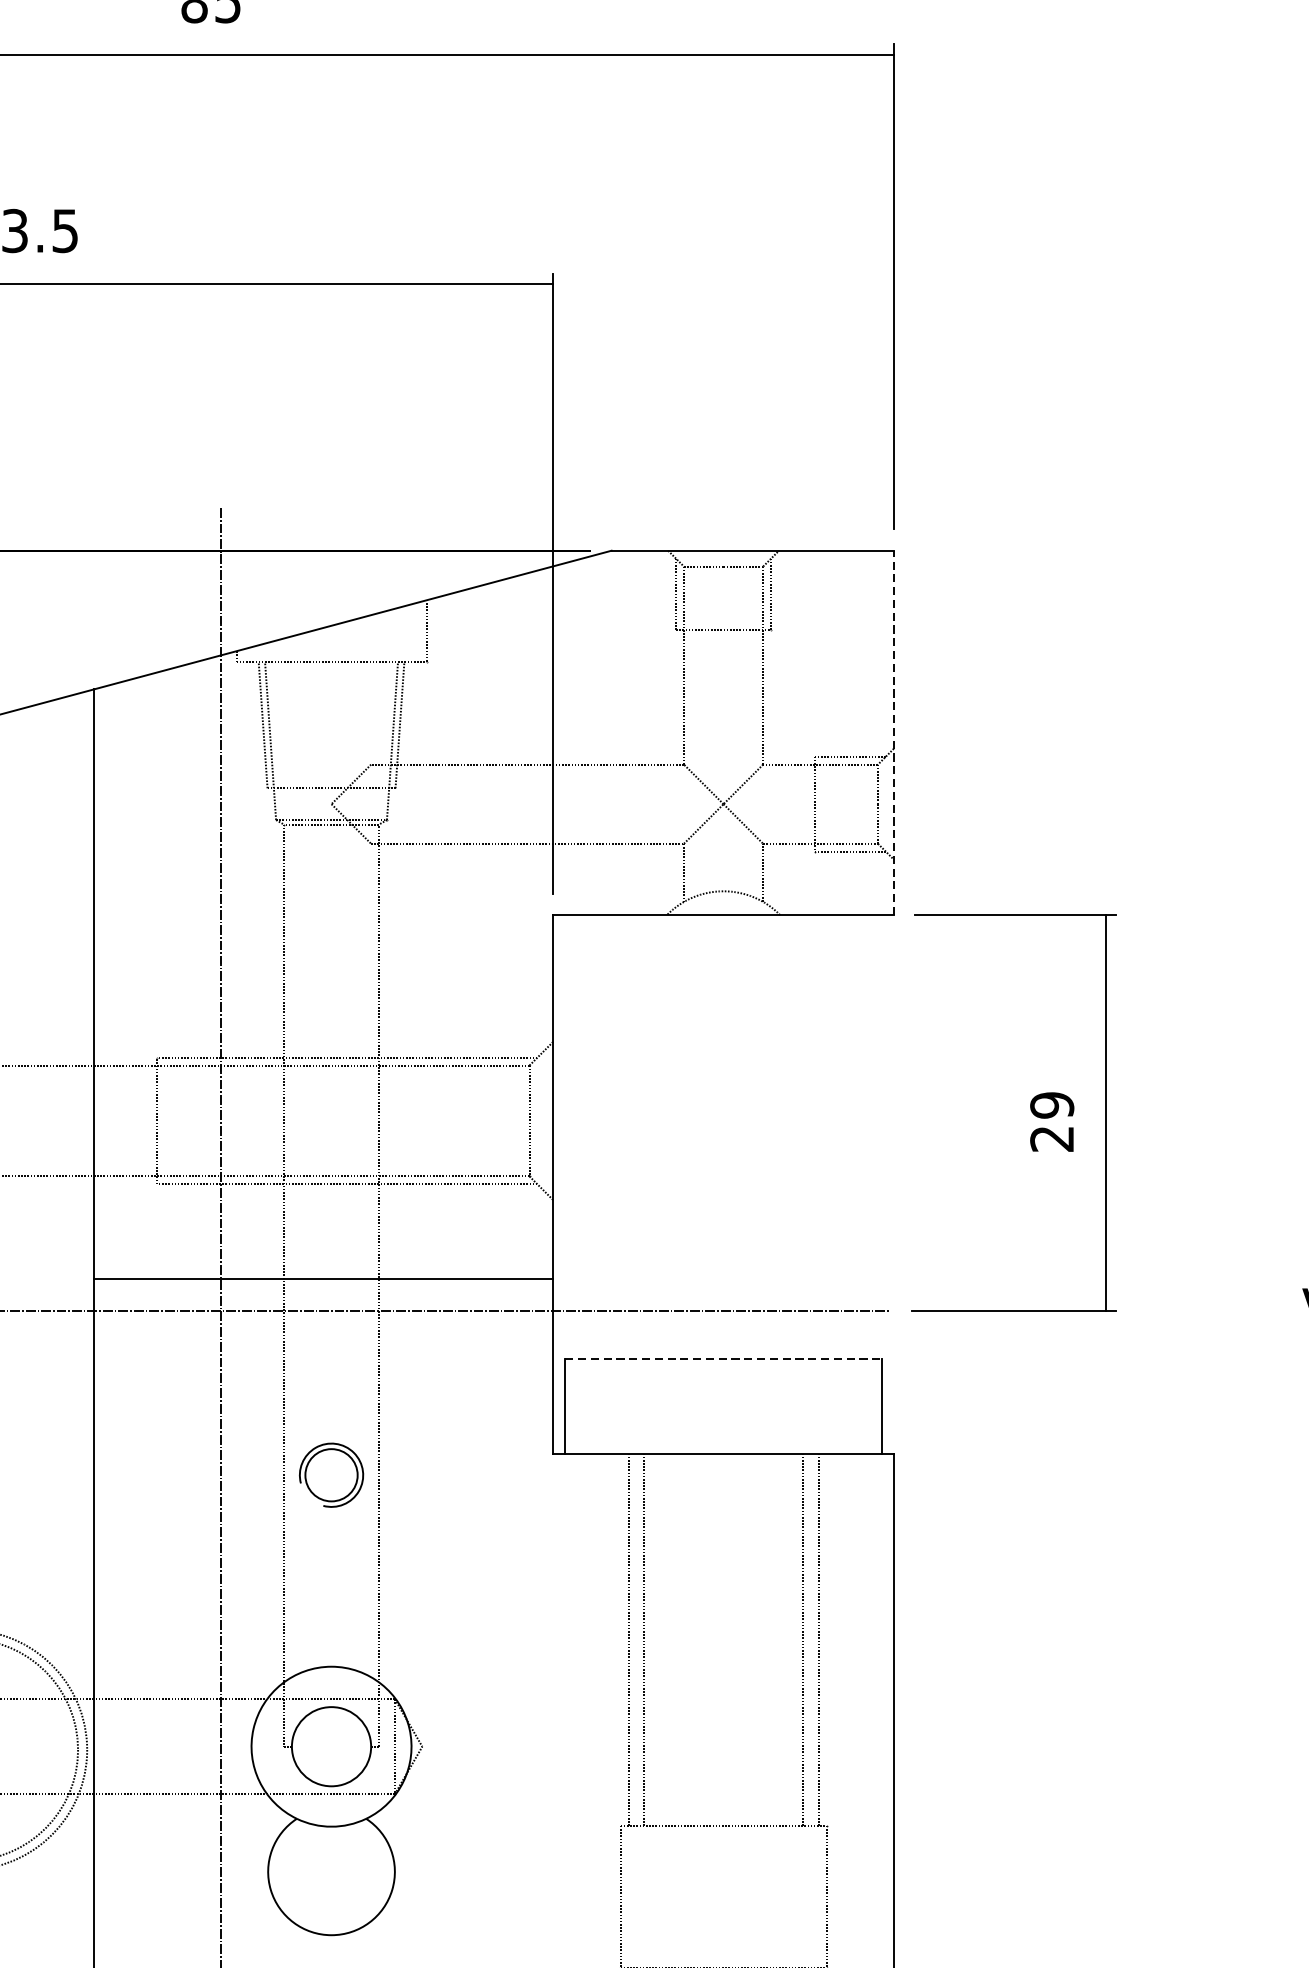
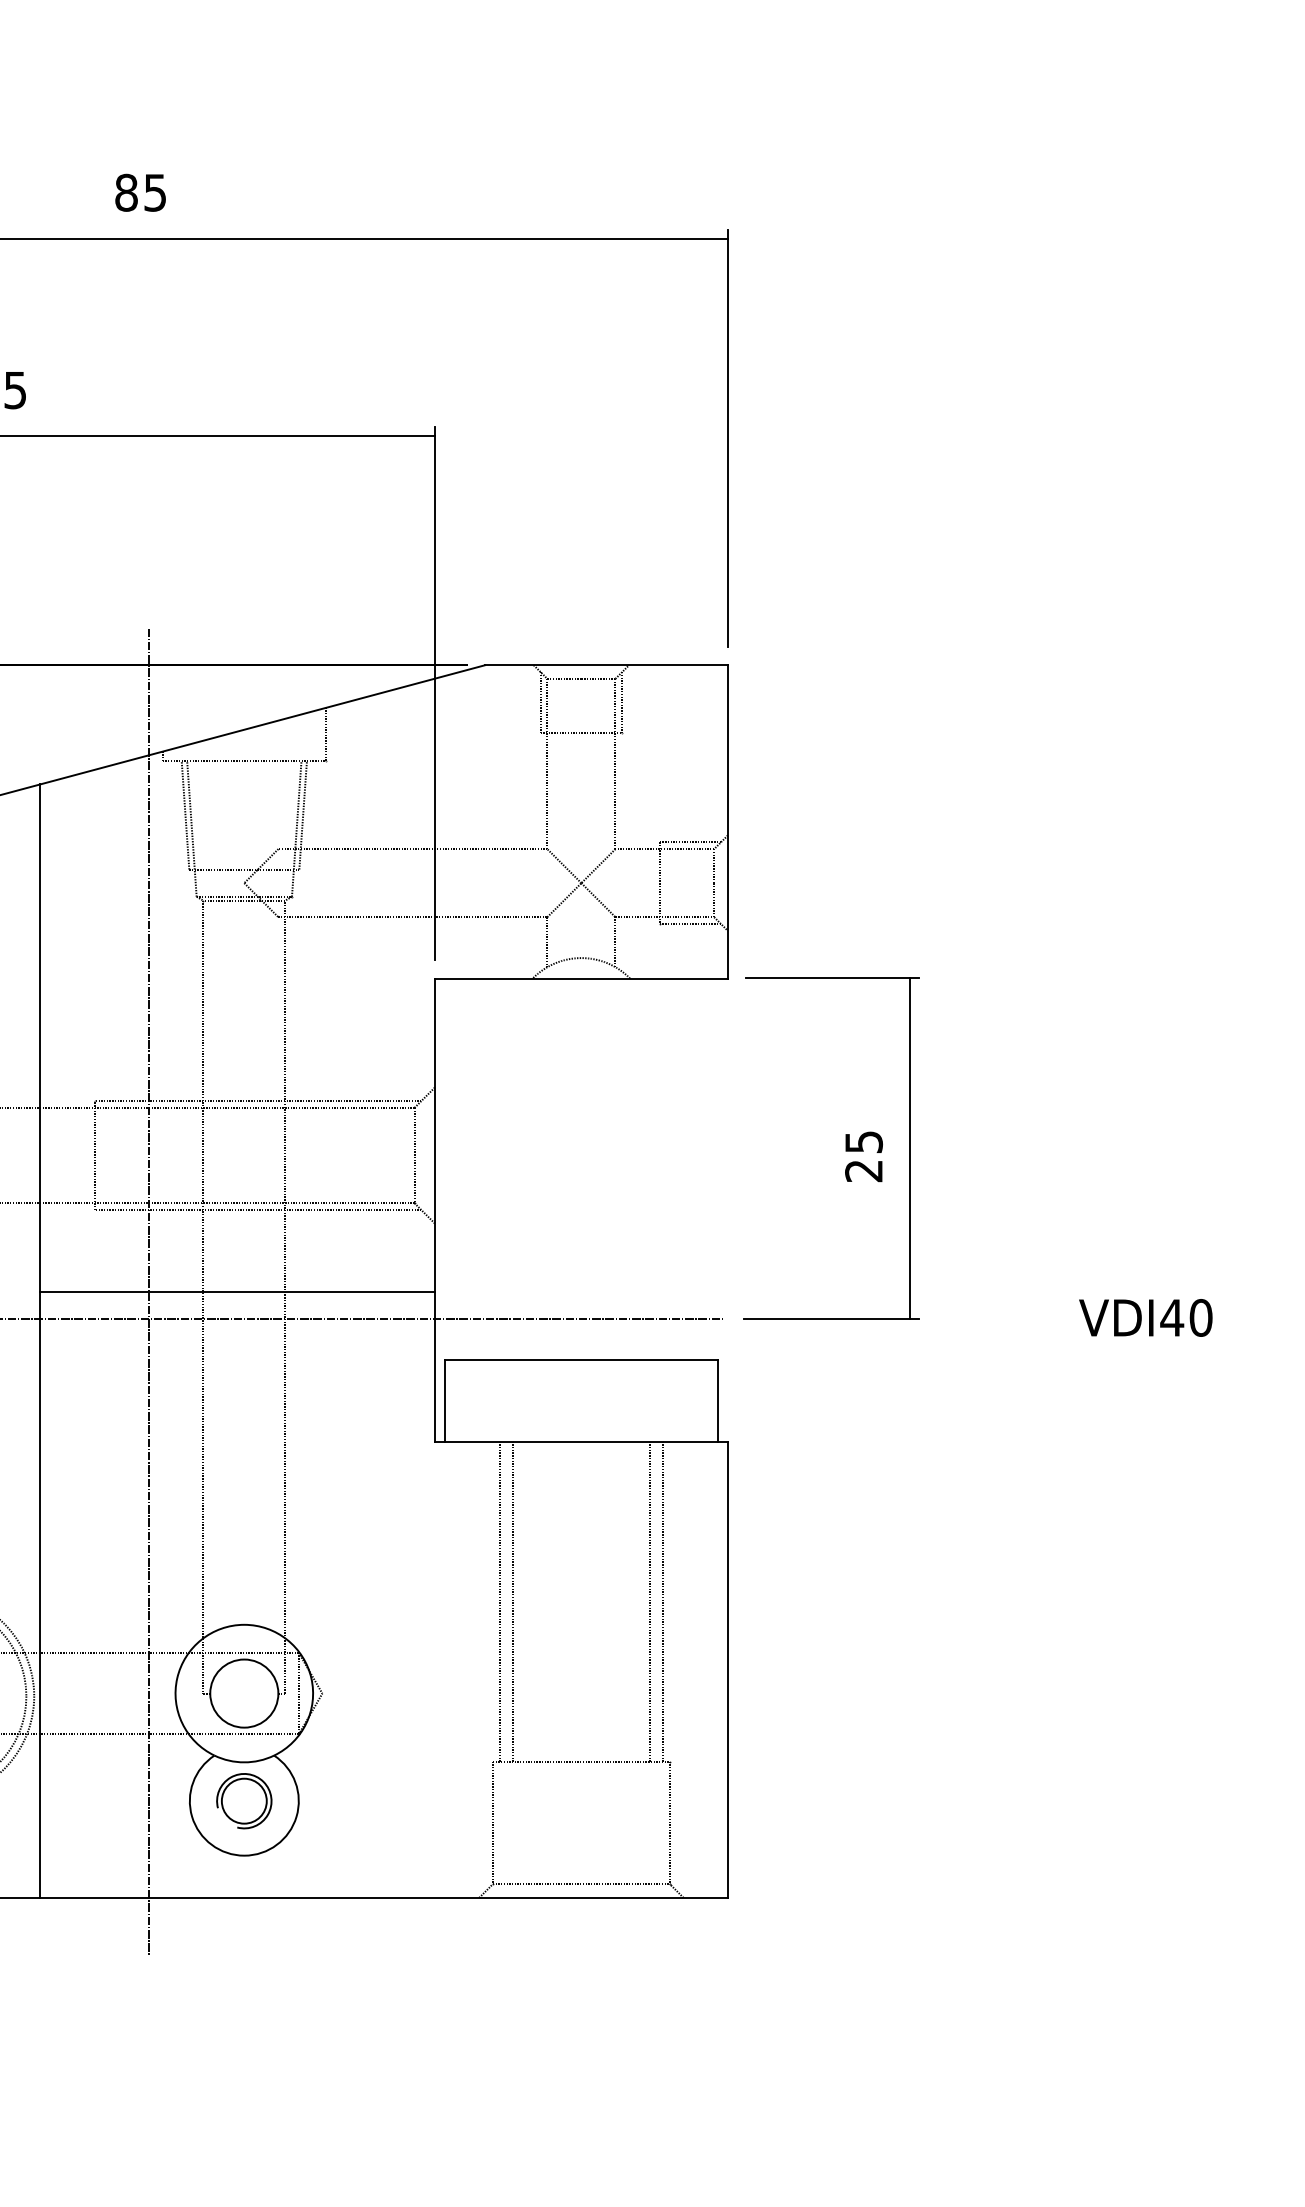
line: (893, 732) -> (727, 821), dashed -> solid
text: (1051, 1105) -> (863, 1142), 29 -> 25
line: (723, 1358) -> (581, 1359), dashed -> solid
part: (331, 1475) -> (244, 1801), moved

